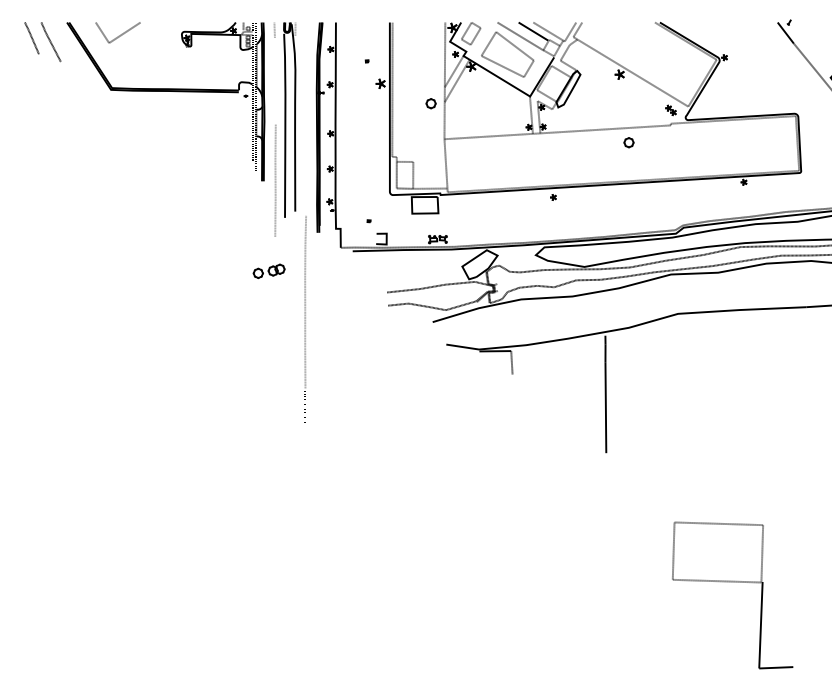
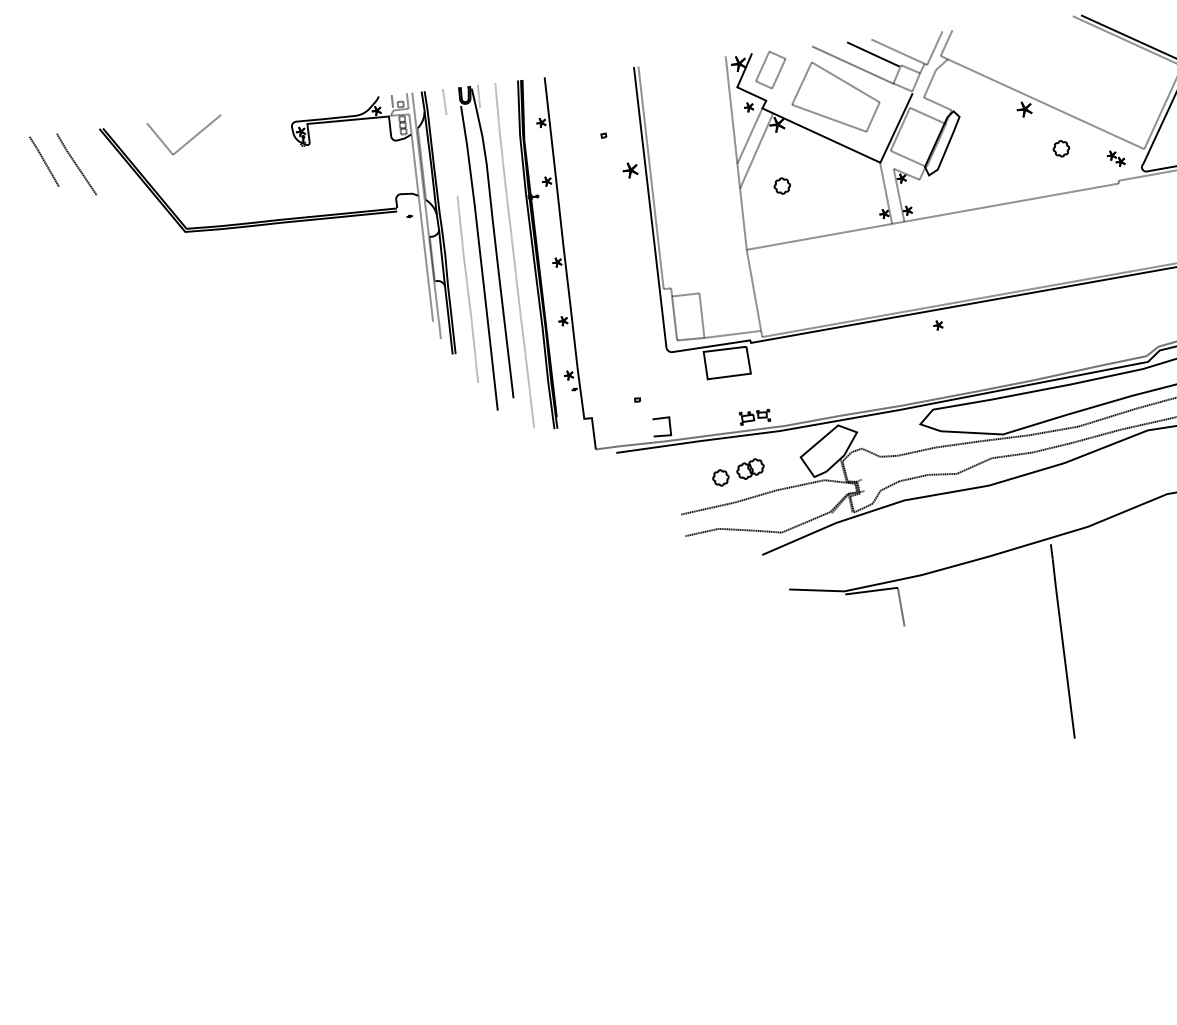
part: (430, 103) -> (781, 185), moved
part: (628, 142) -> (1060, 148), moved
line: (275, 180) -> (467, 289), moved
part: (268, 270) -> (737, 471), moved
curve: (305, 319) -> (514, 255), moved

